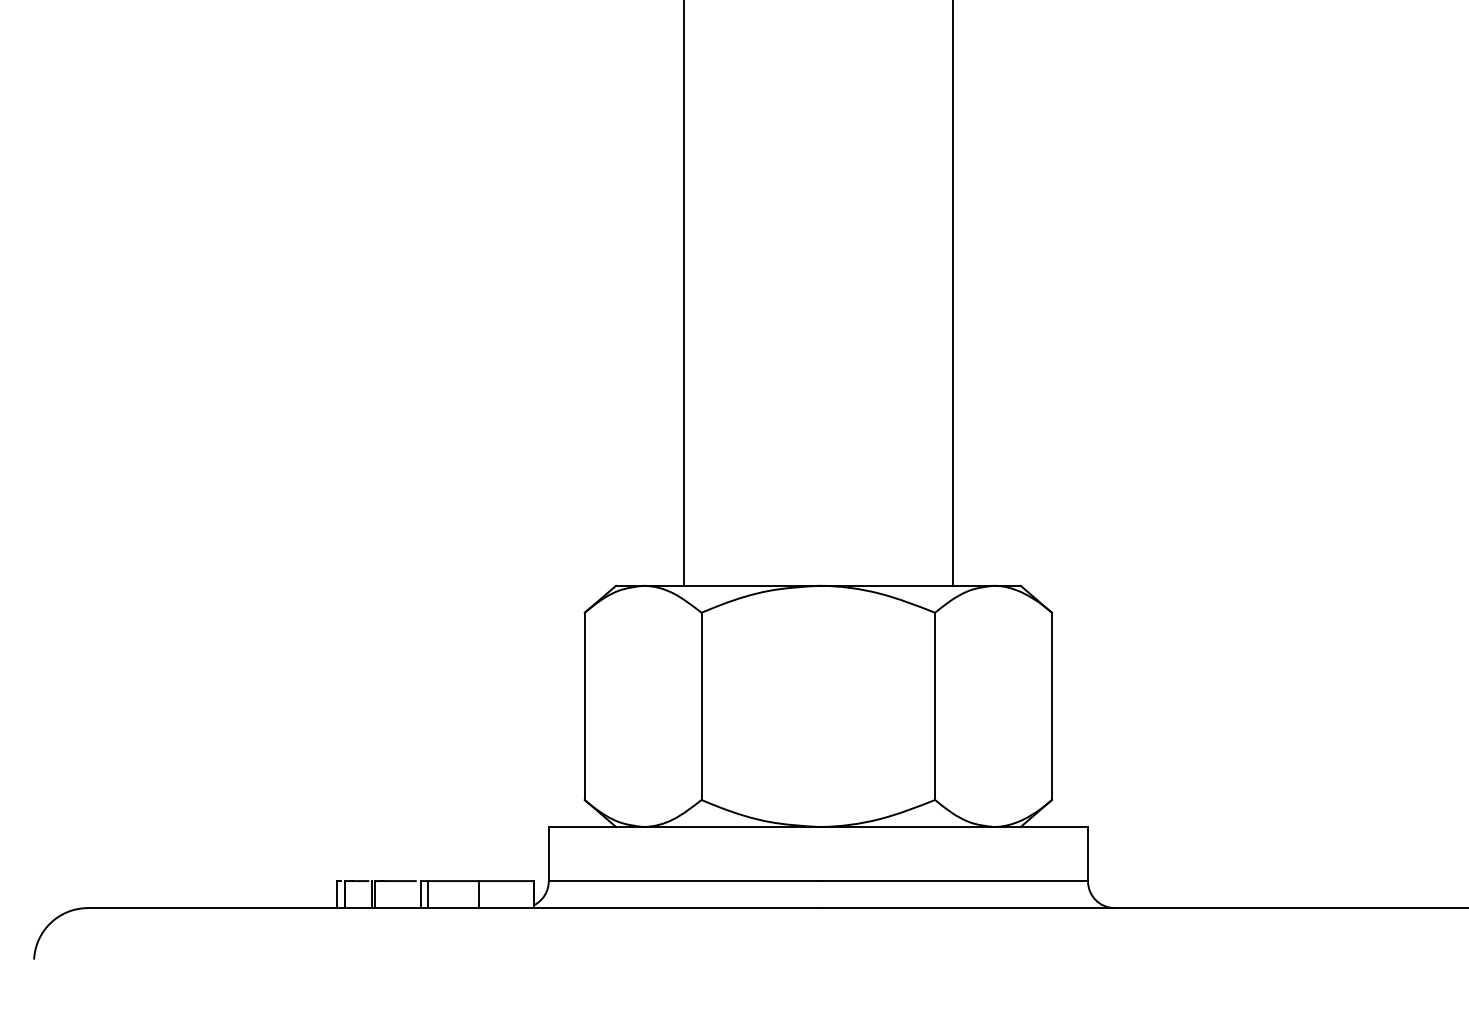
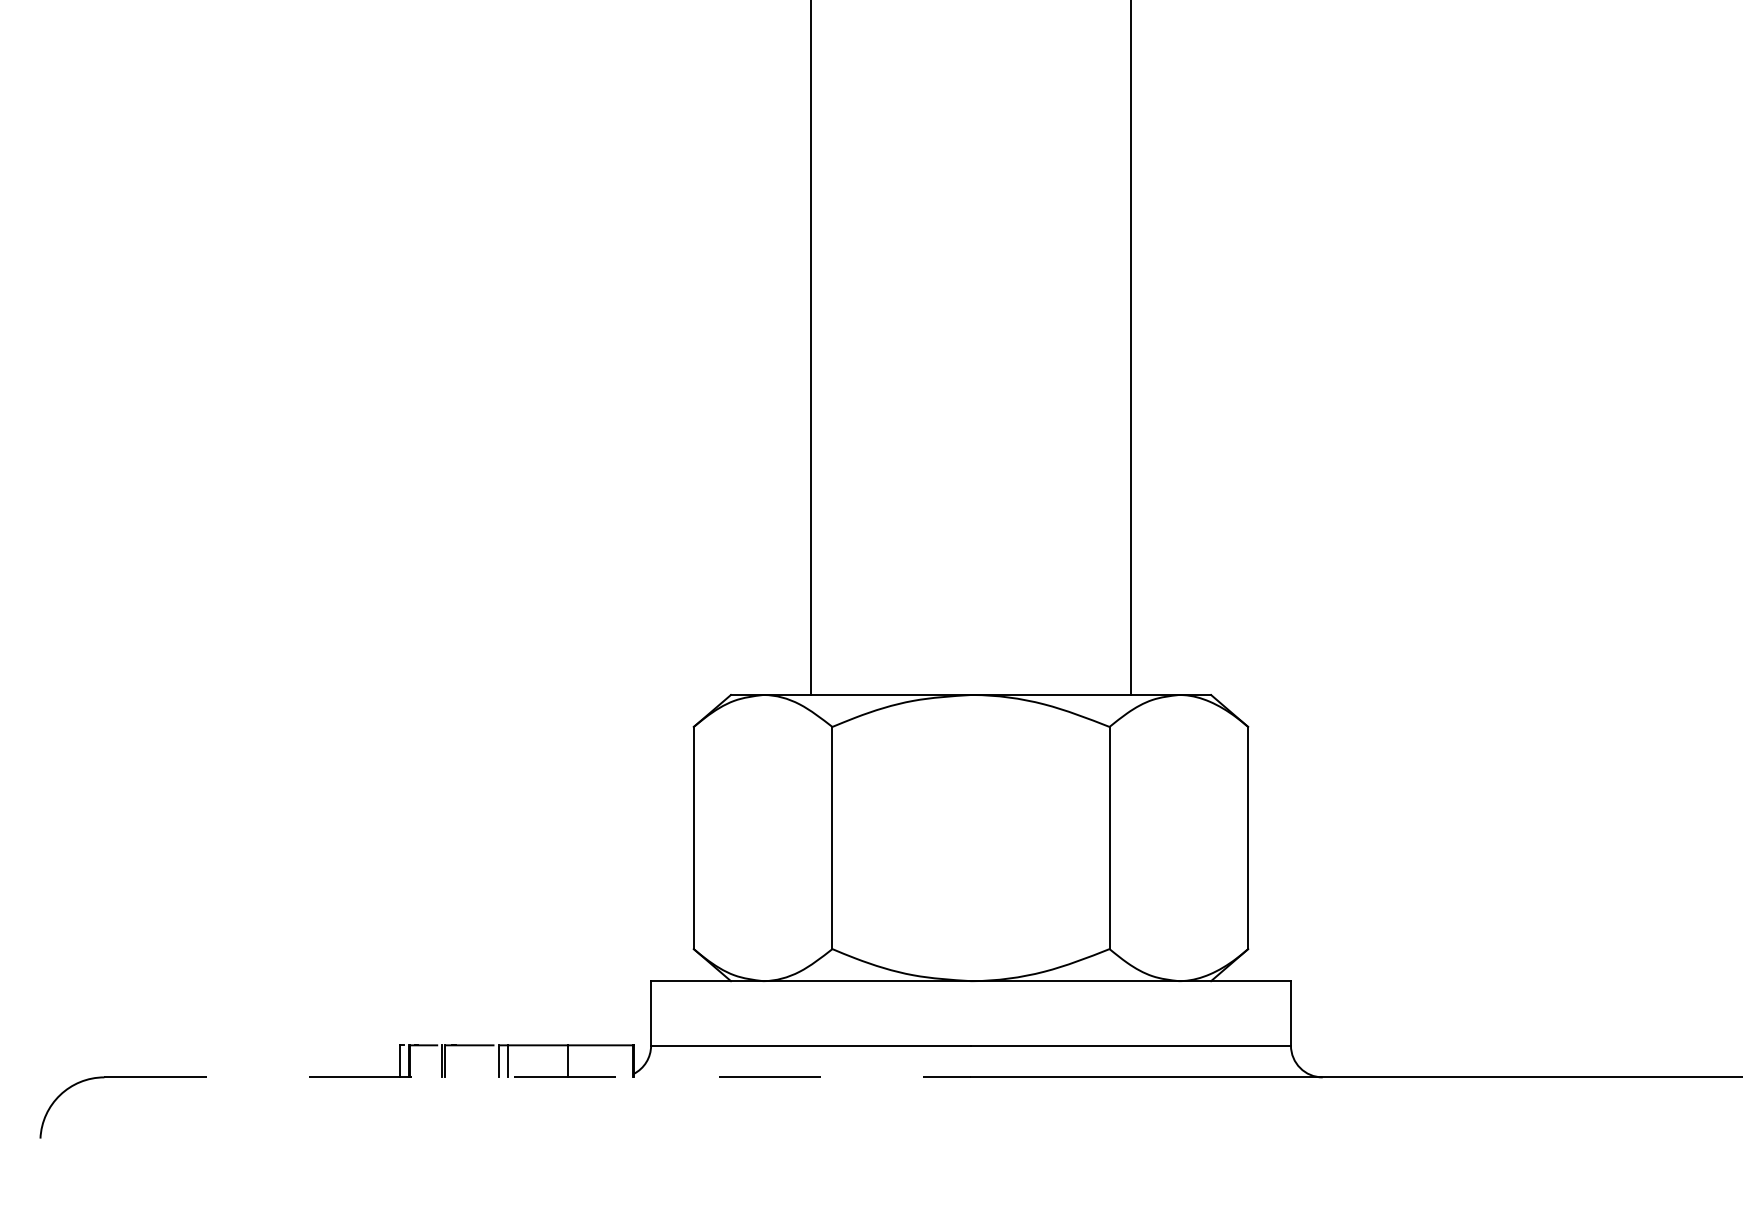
line: (453, 908) -> (538, 1077), solid -> dashed

